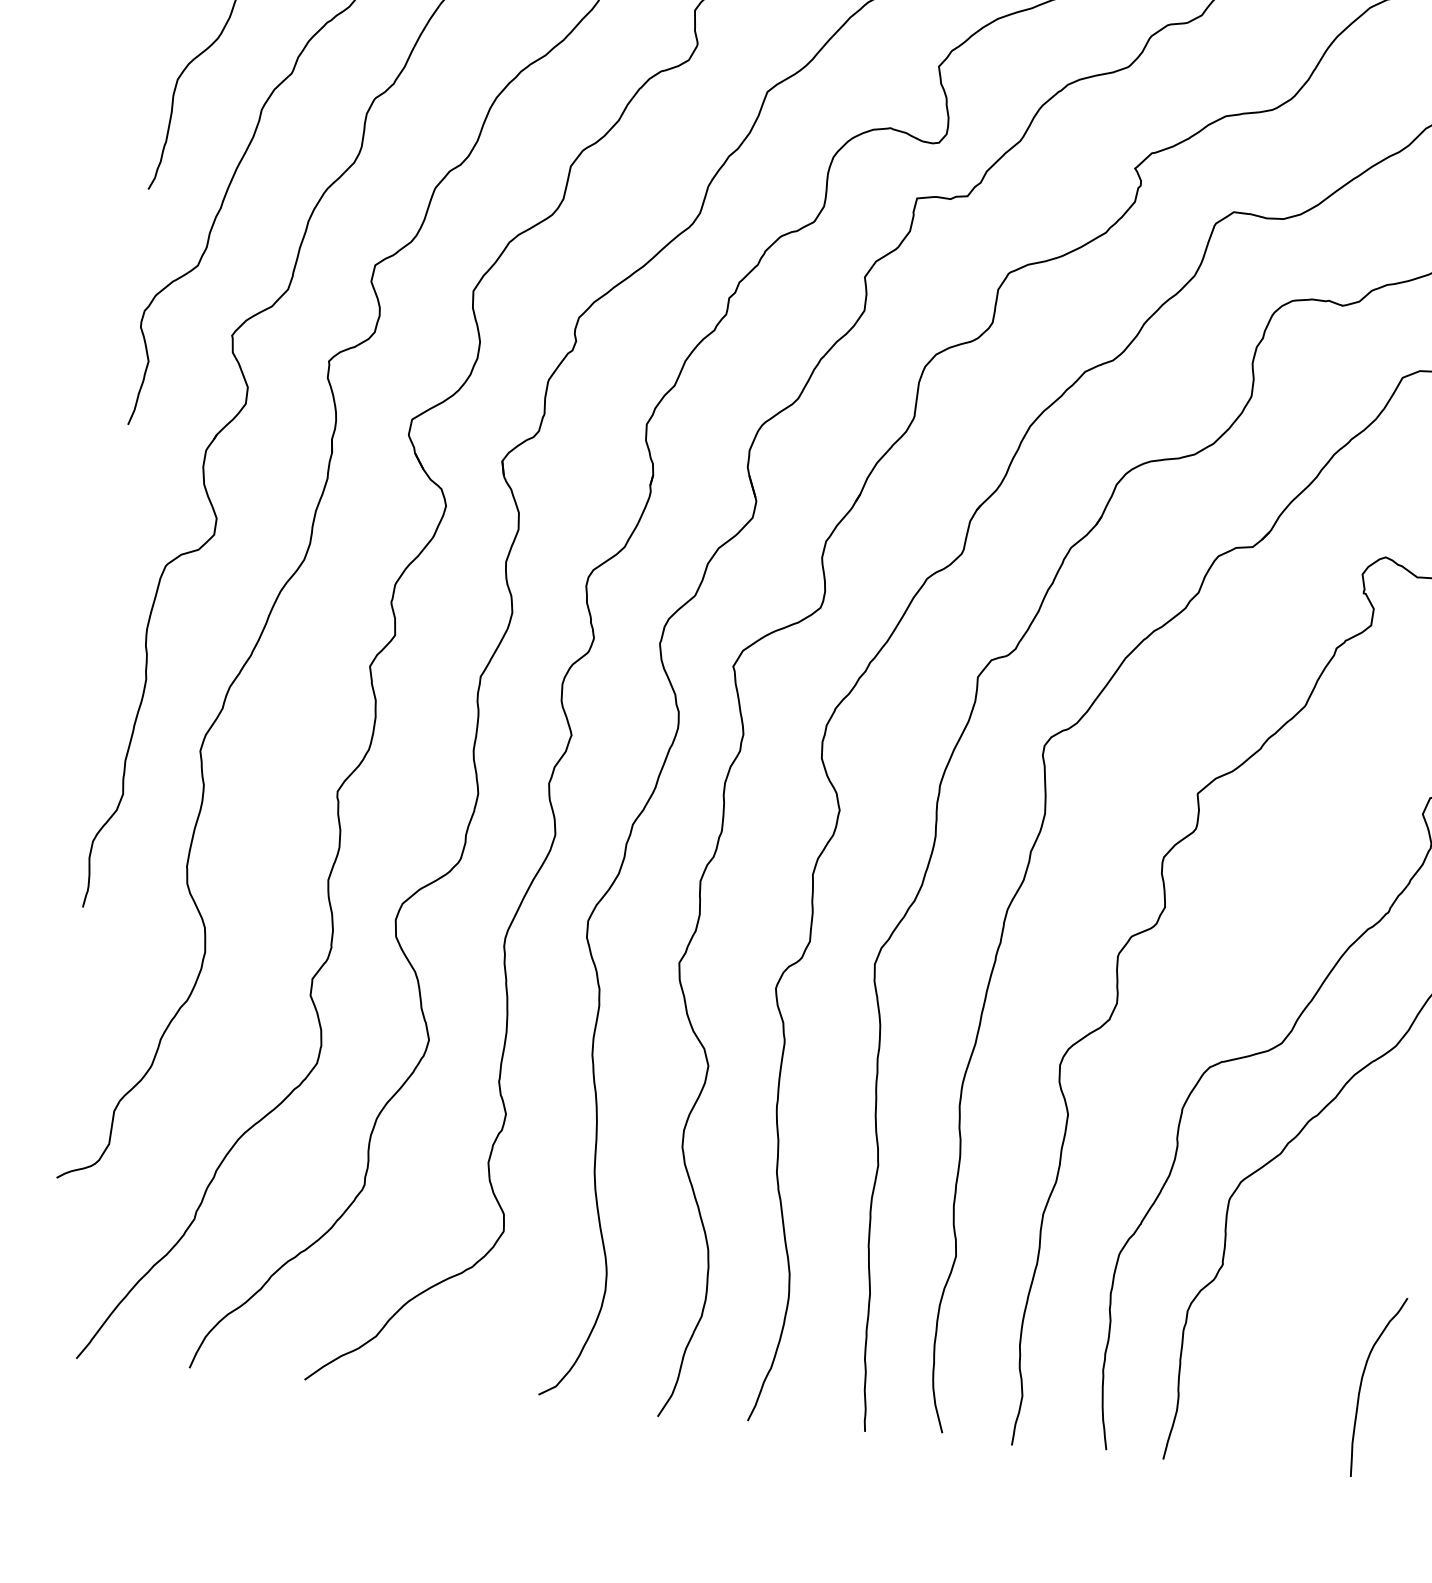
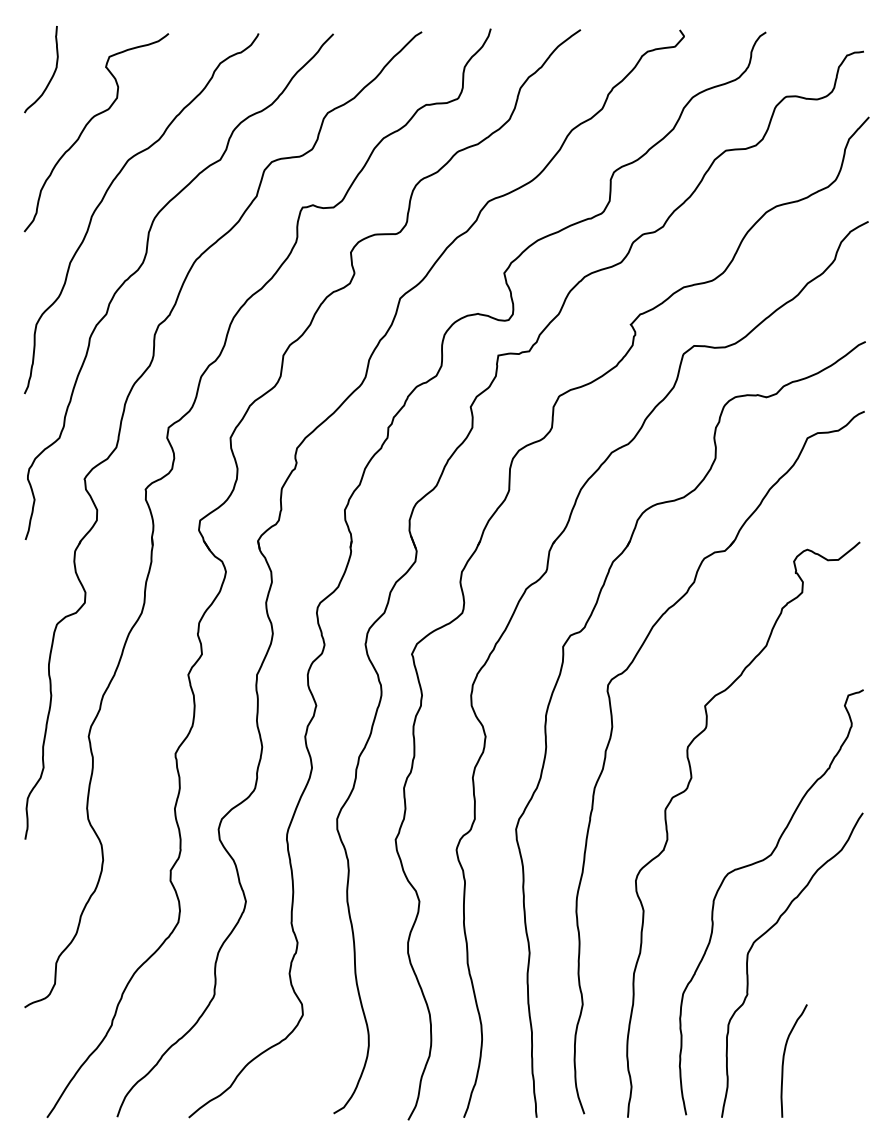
curve: (1362, 1385) -> (784, 1060), moved

